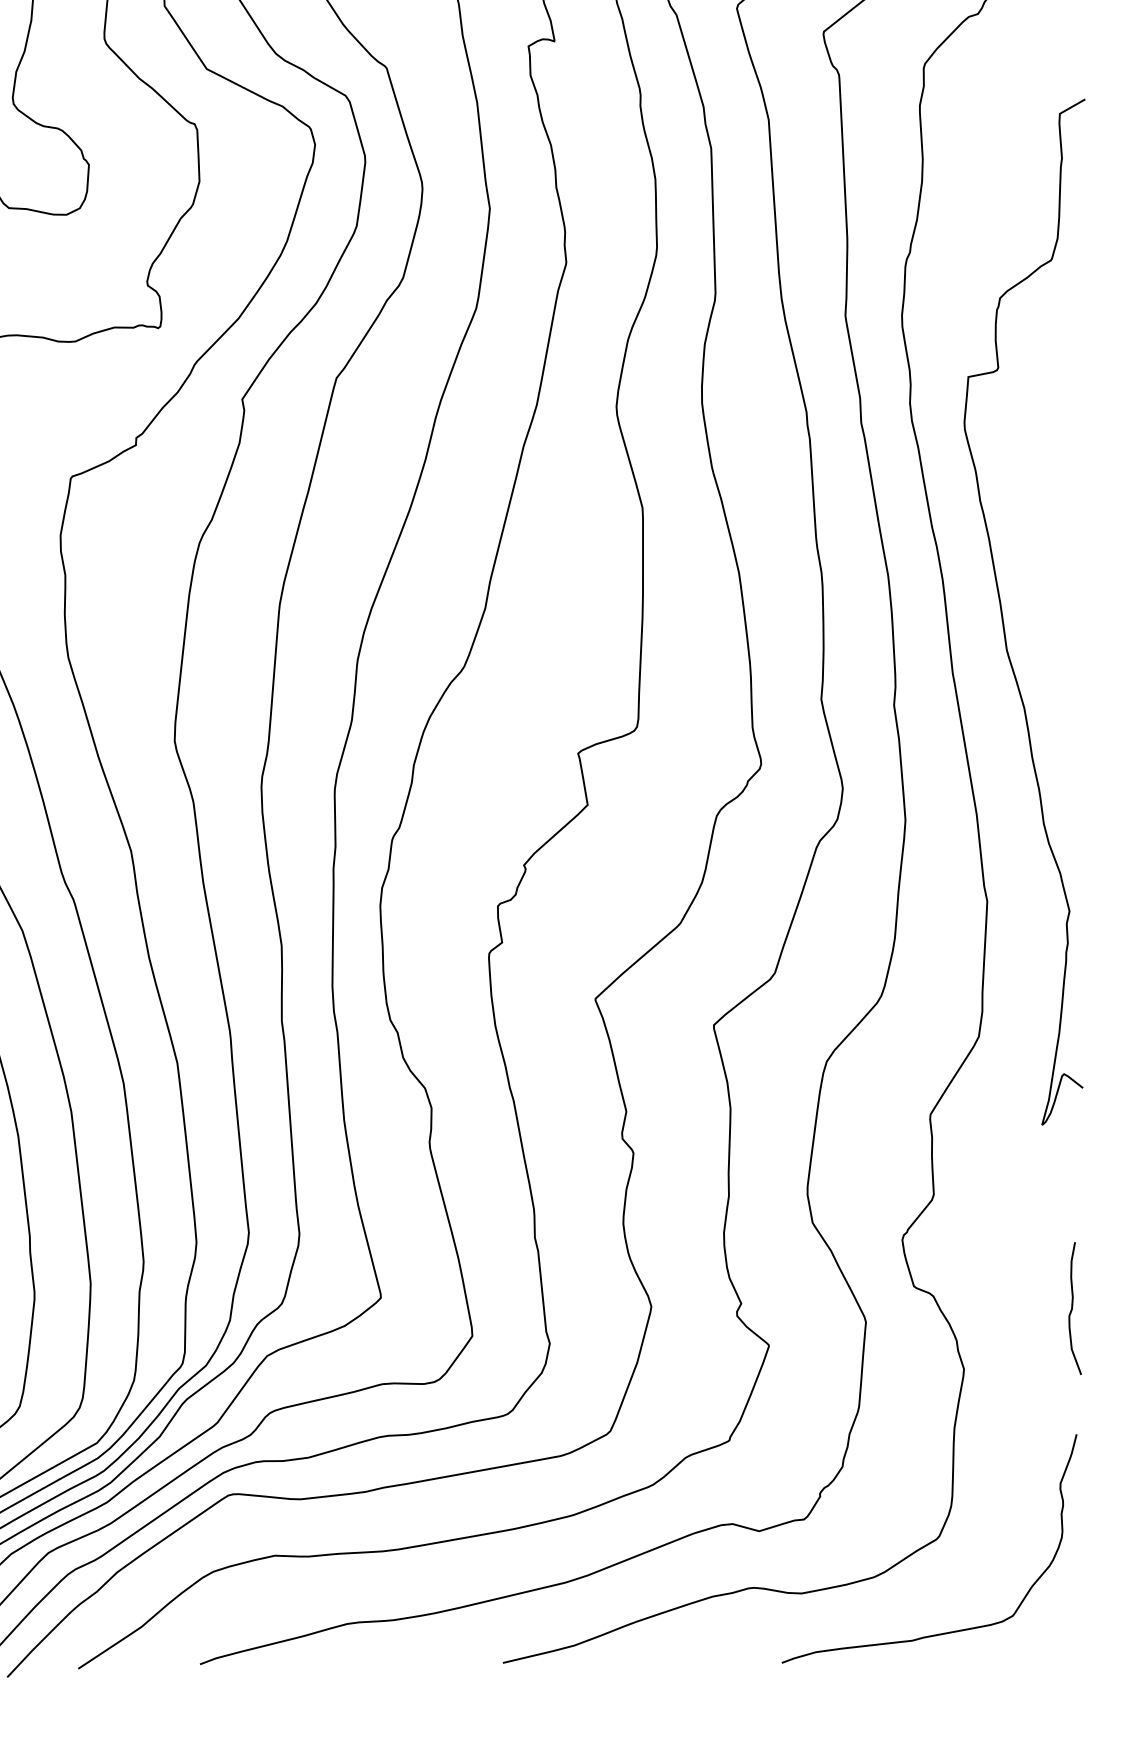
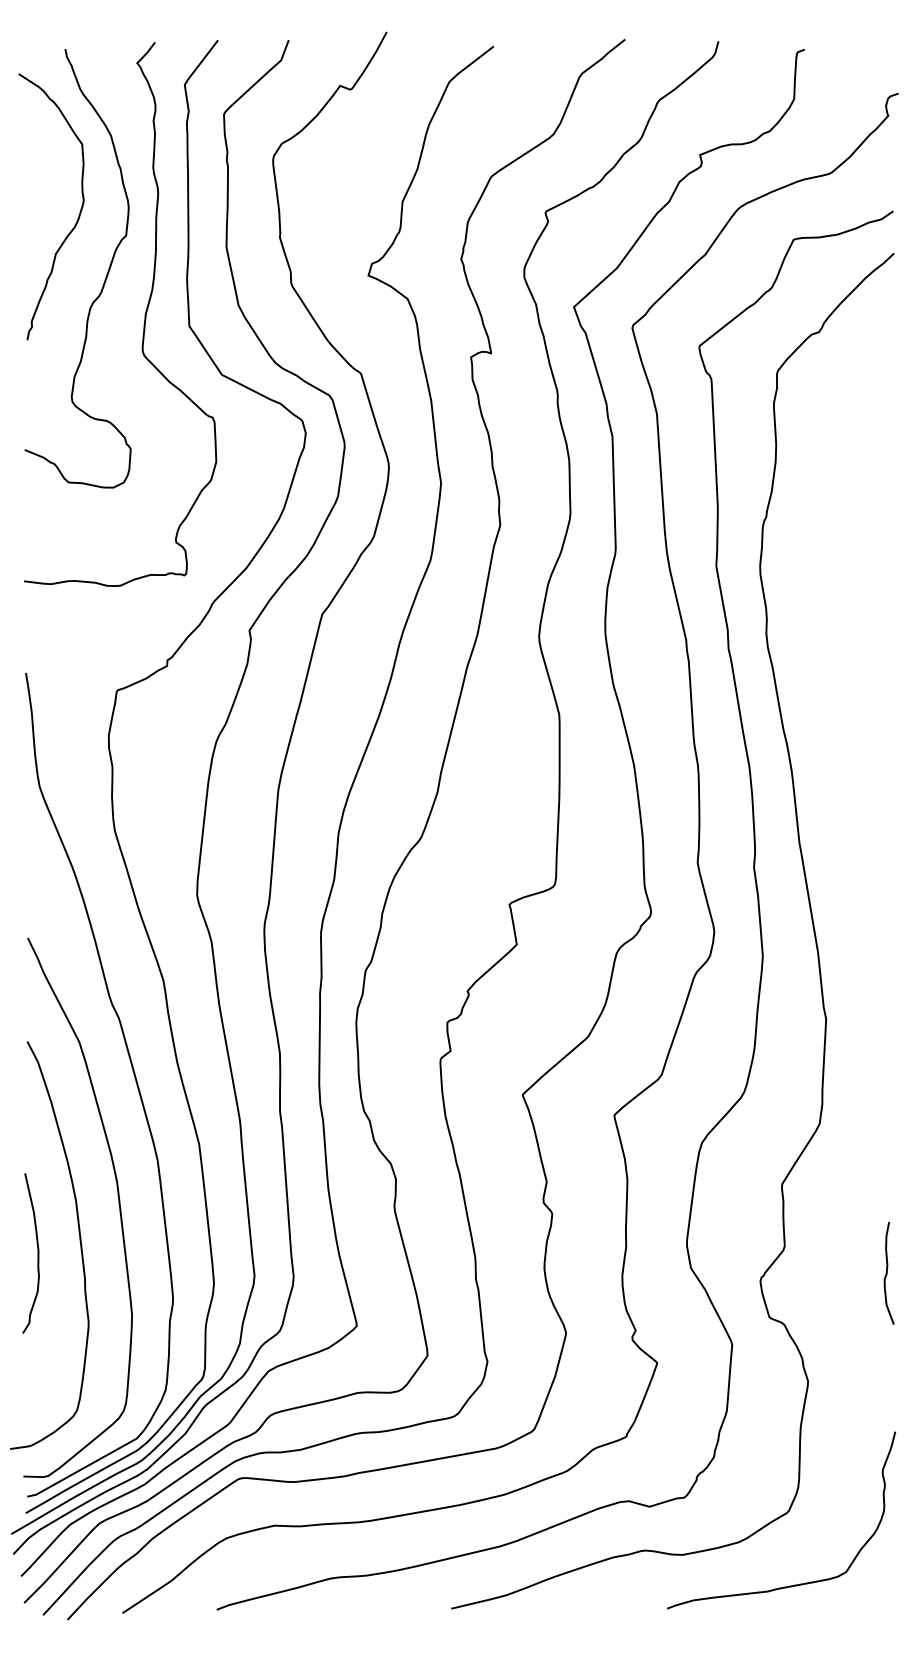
curve: (1003, 612) -> (838, 795), removed
curve: (1073, 1308) -> (887, 1273), moved

